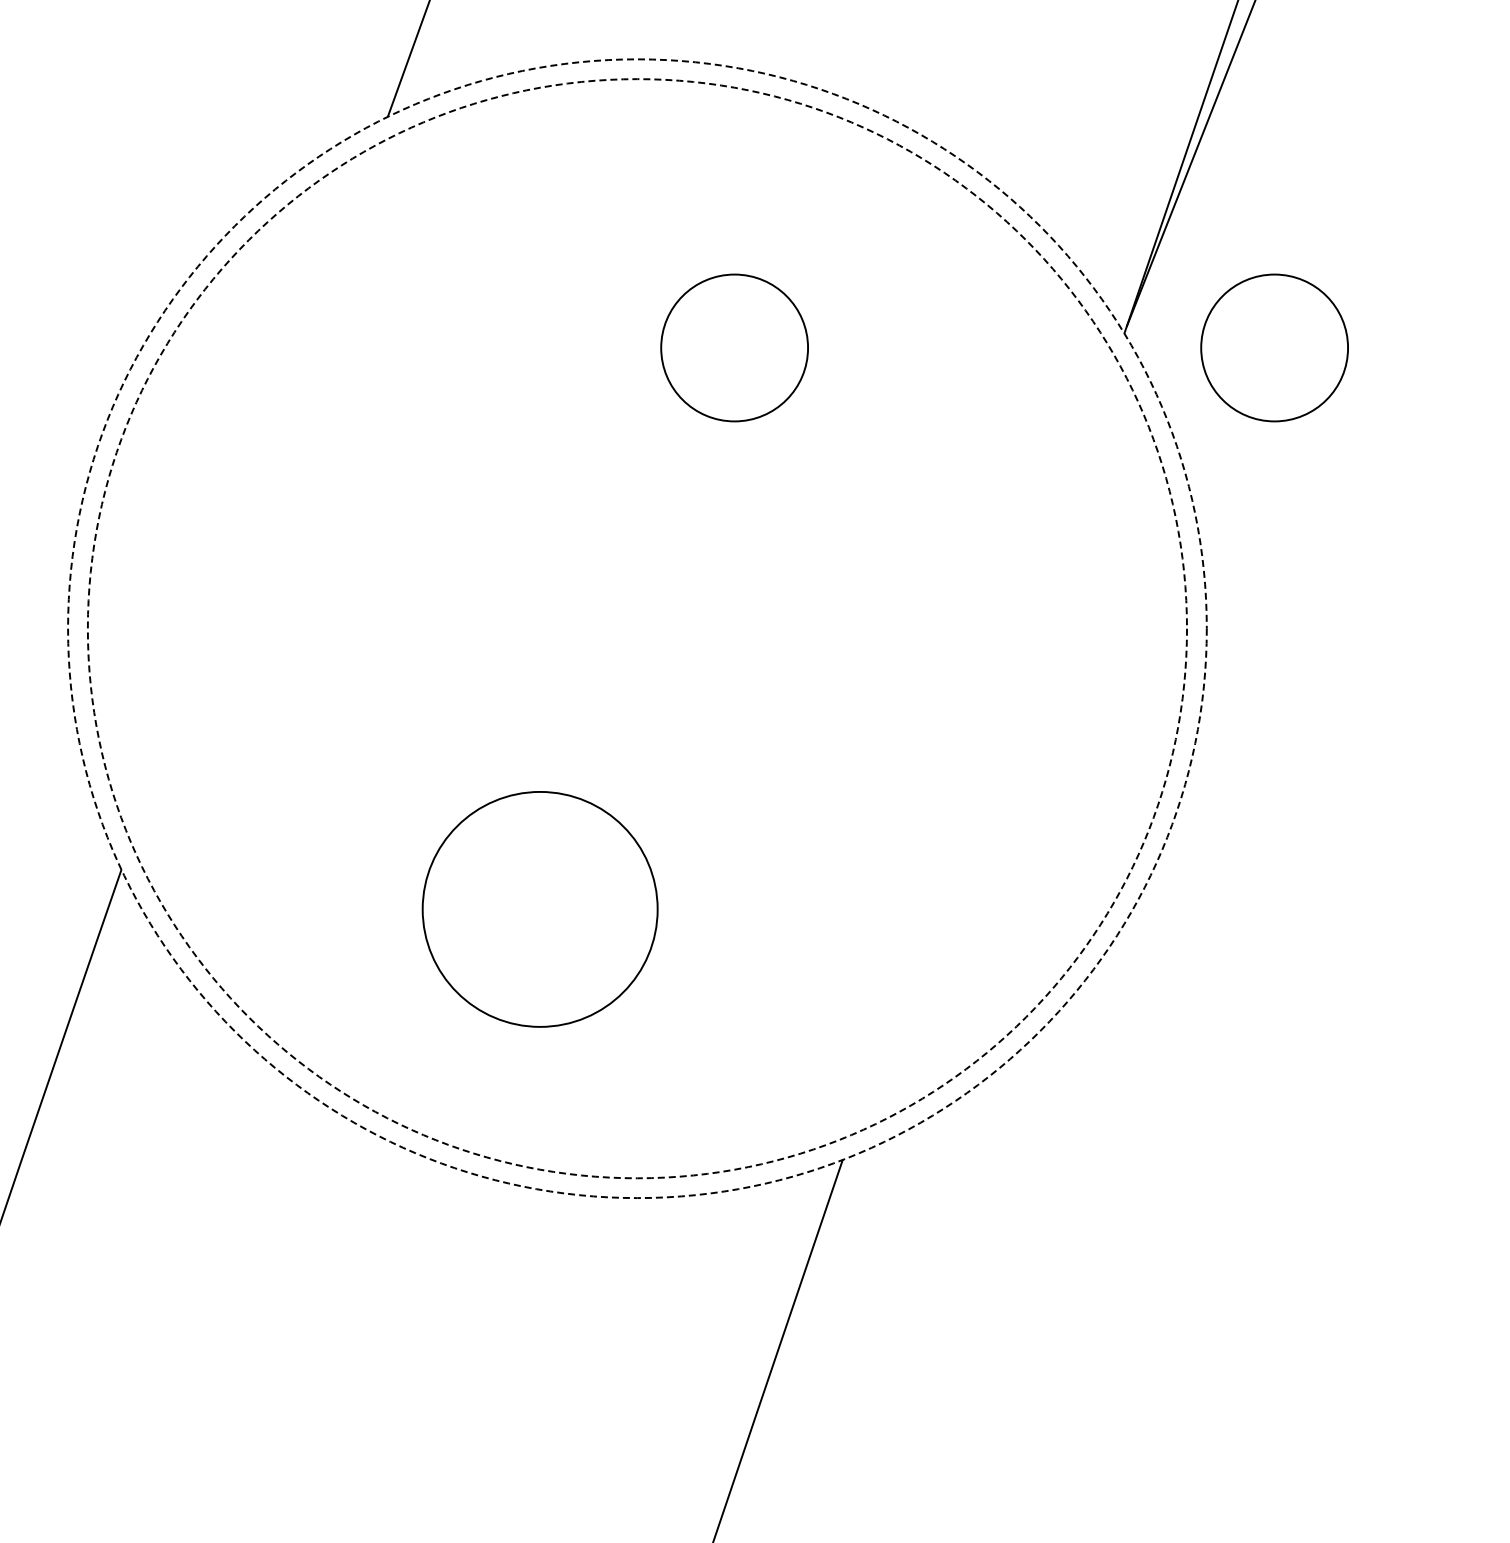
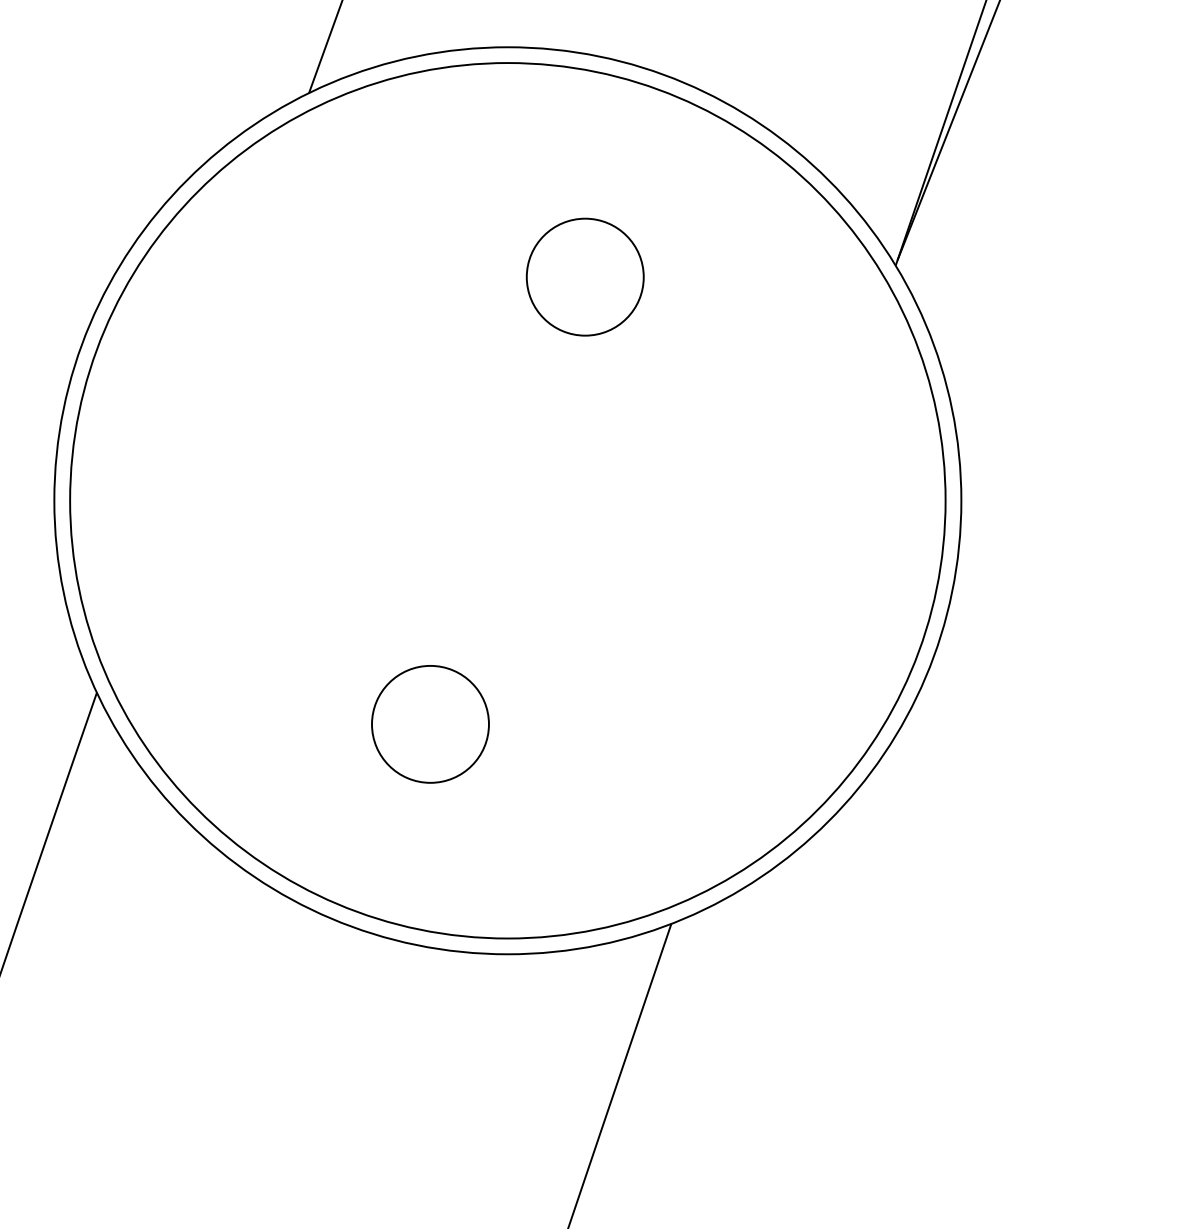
circle: (1274, 347) -> (1015, 276), removed
circle: (637, 628) -> (507, 500), dashed -> solid
circle: (637, 628) -> (507, 500), dashed -> solid
circle: (540, 909) -> (430, 724), size x0.62

